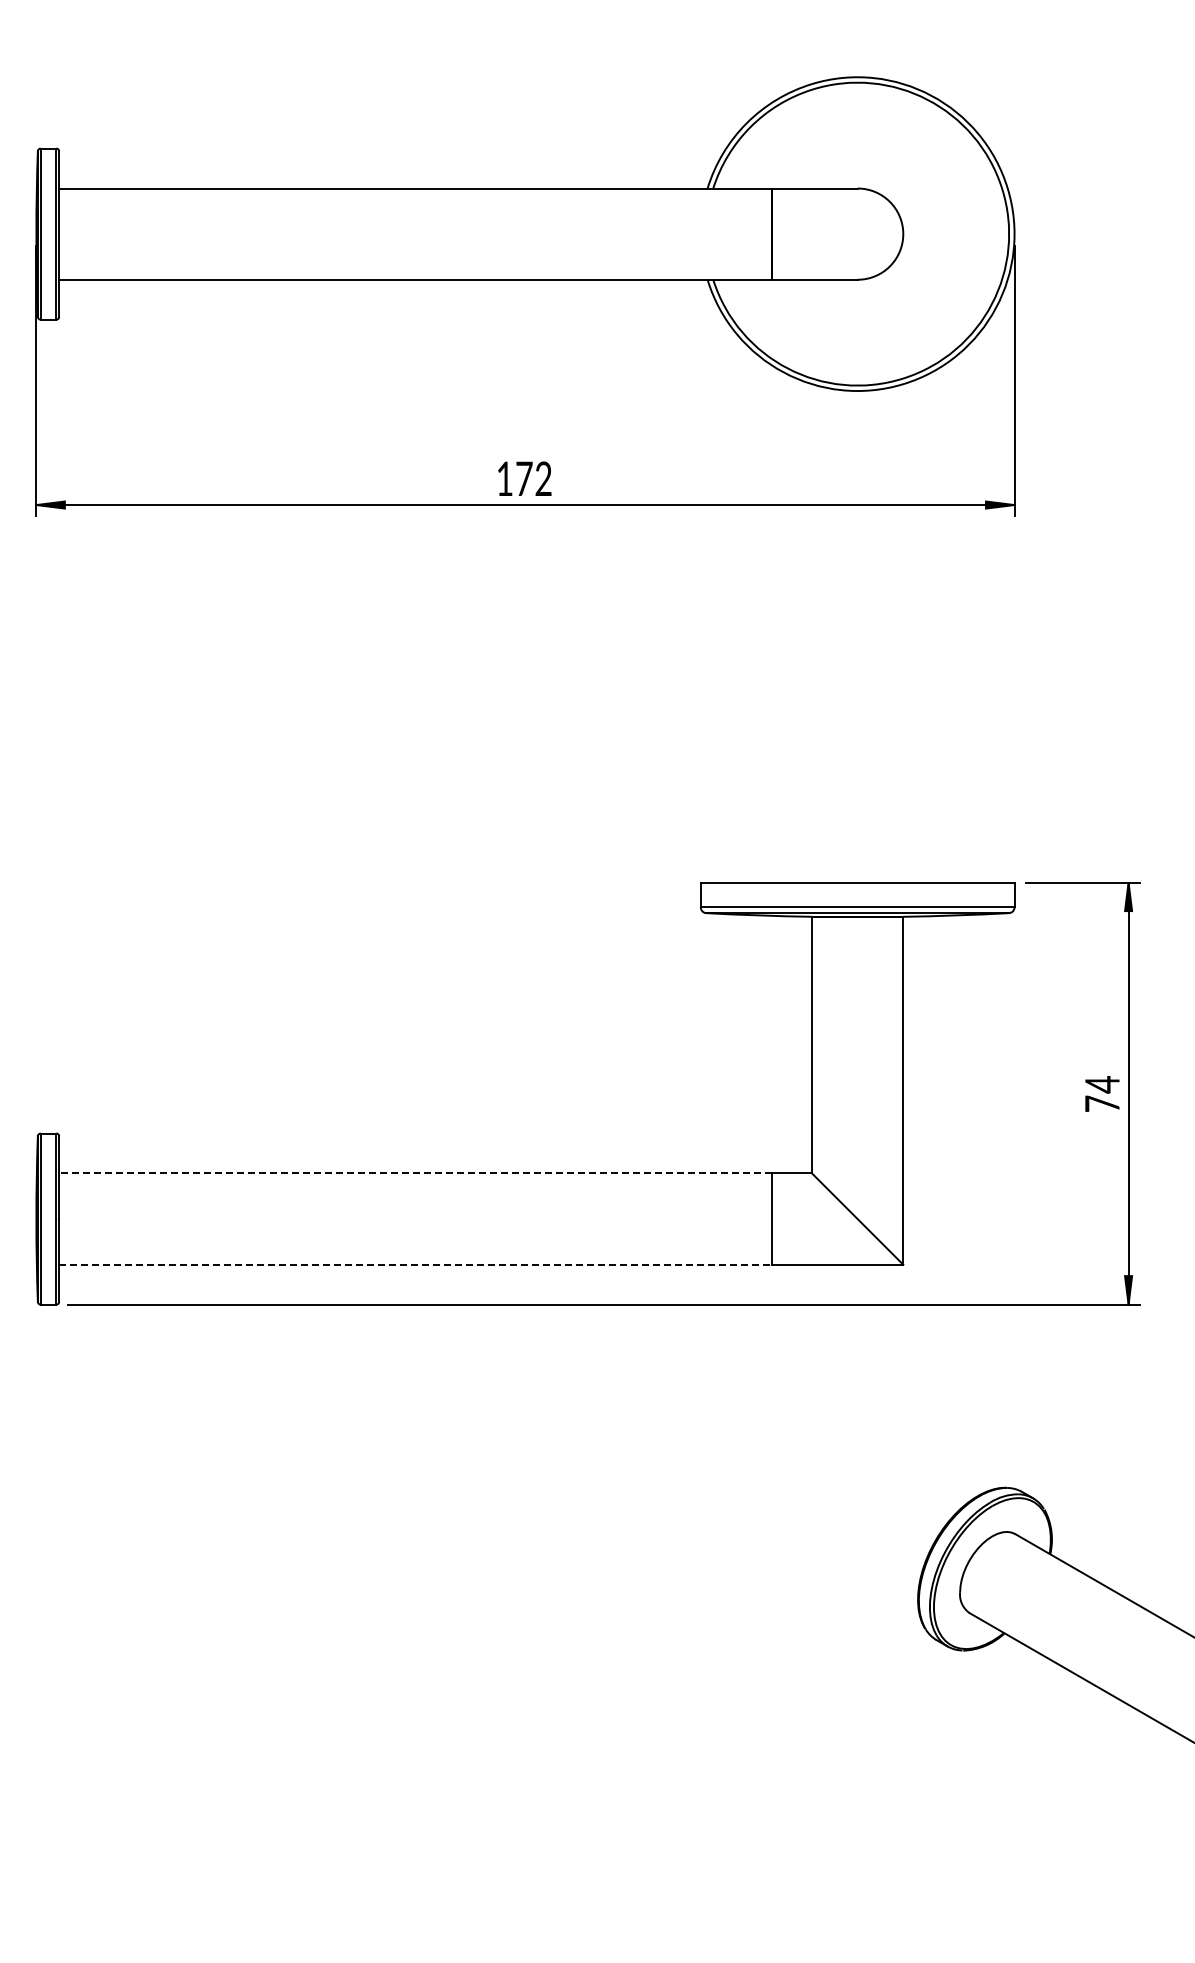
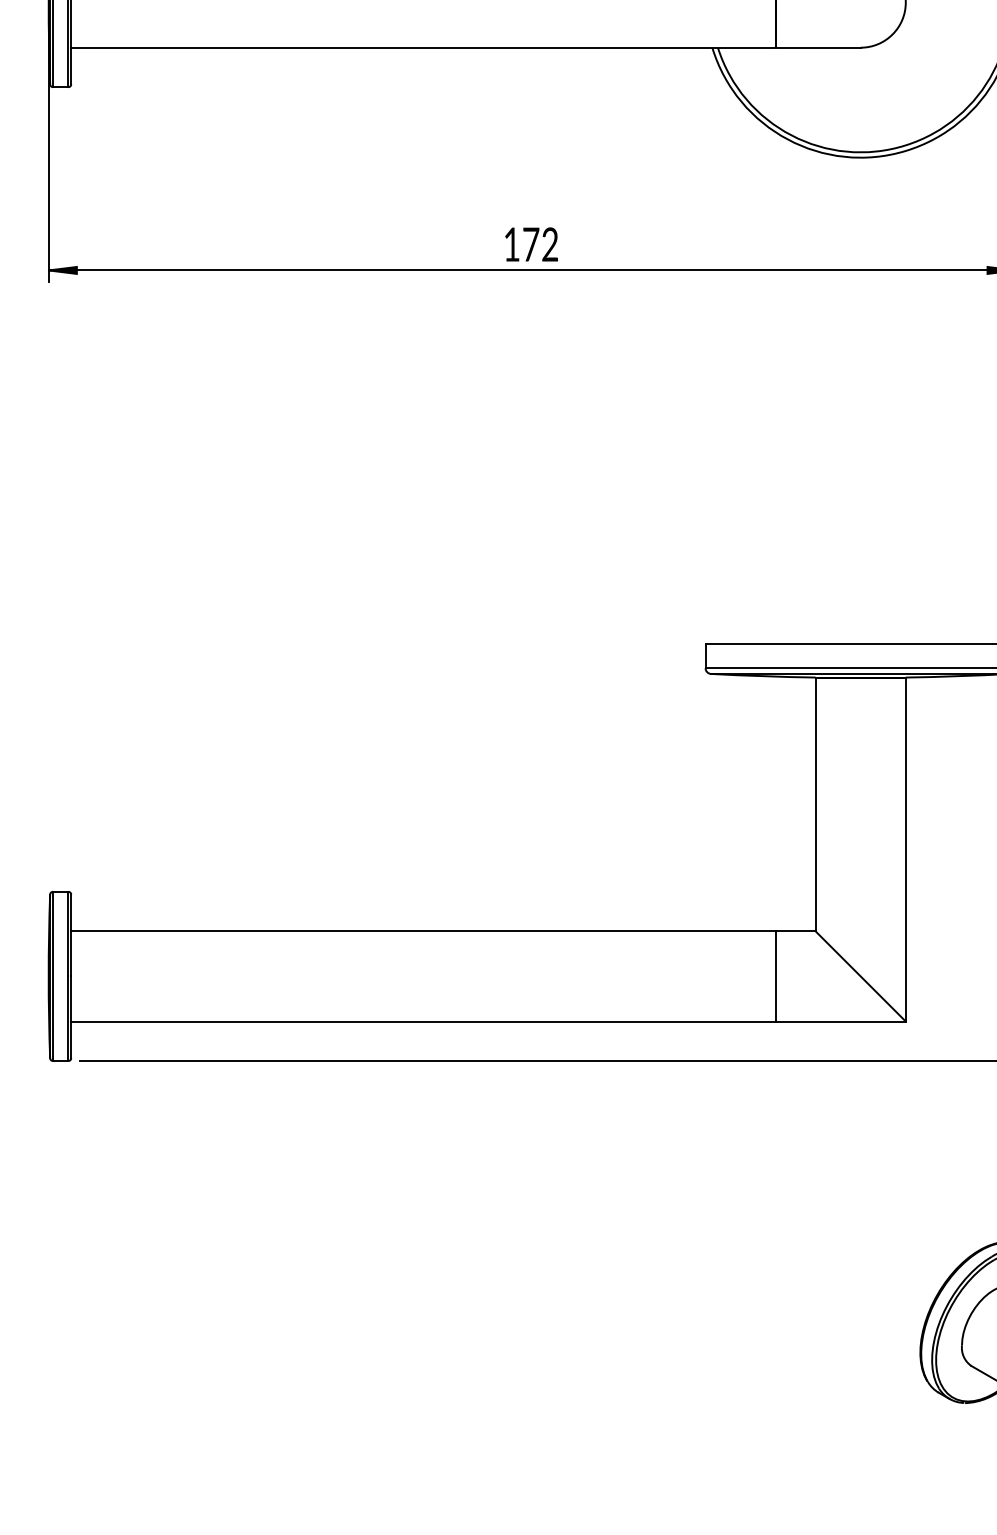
line: (415, 1173) -> (423, 931), dashed -> solid
line: (416, 1264) -> (424, 1021), dashed -> solid

